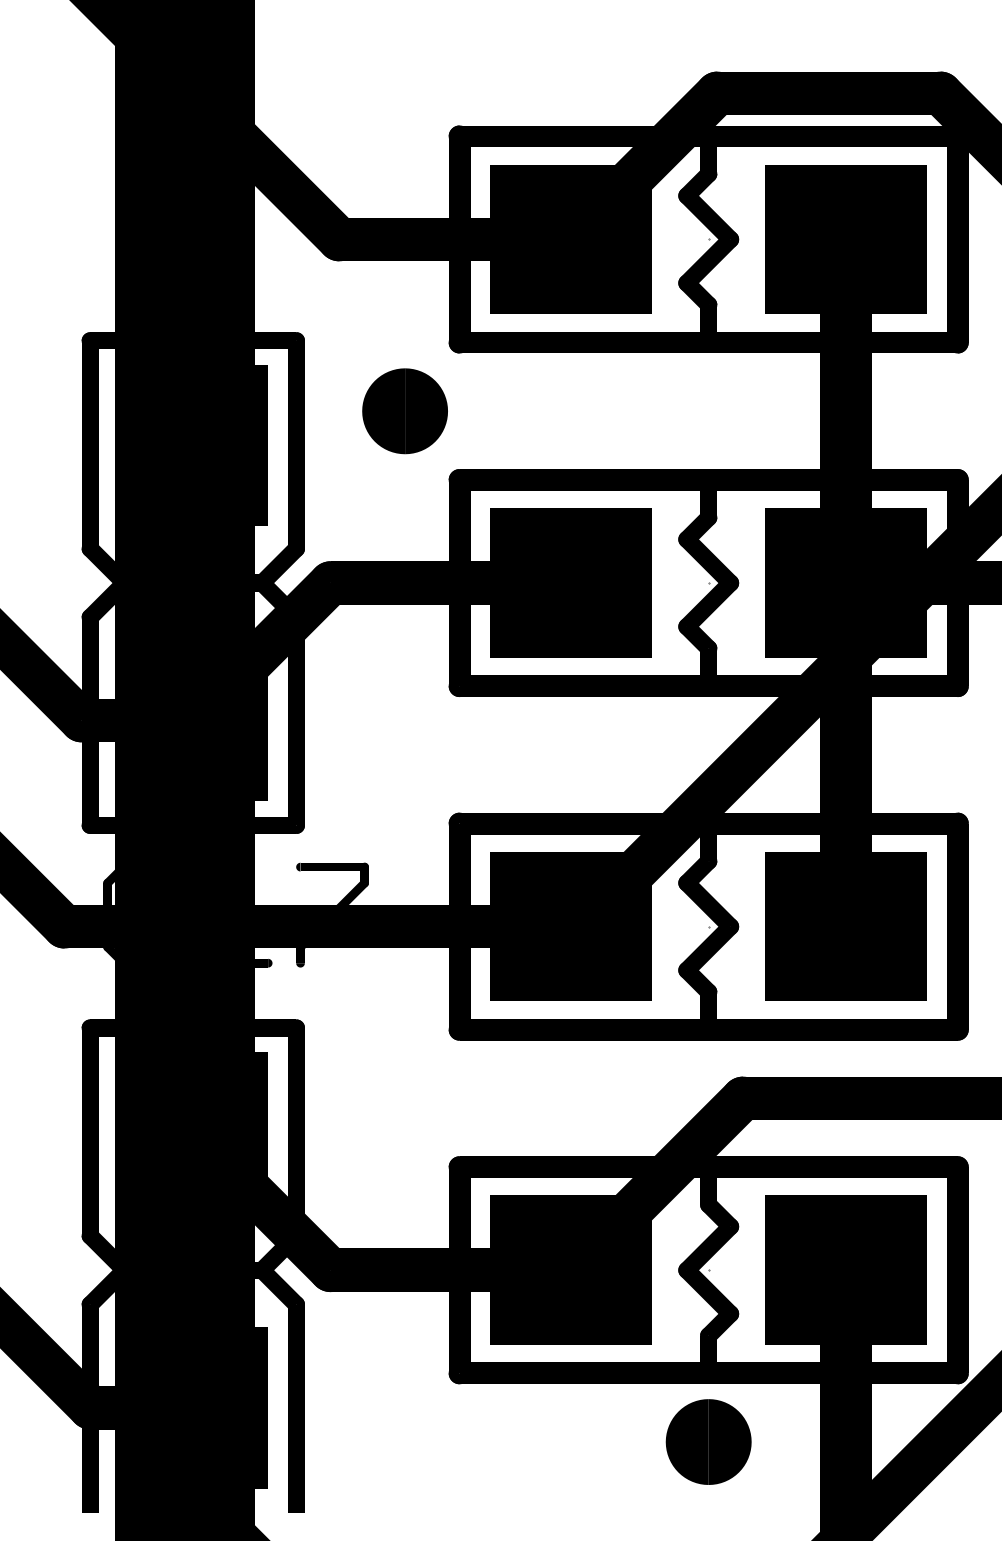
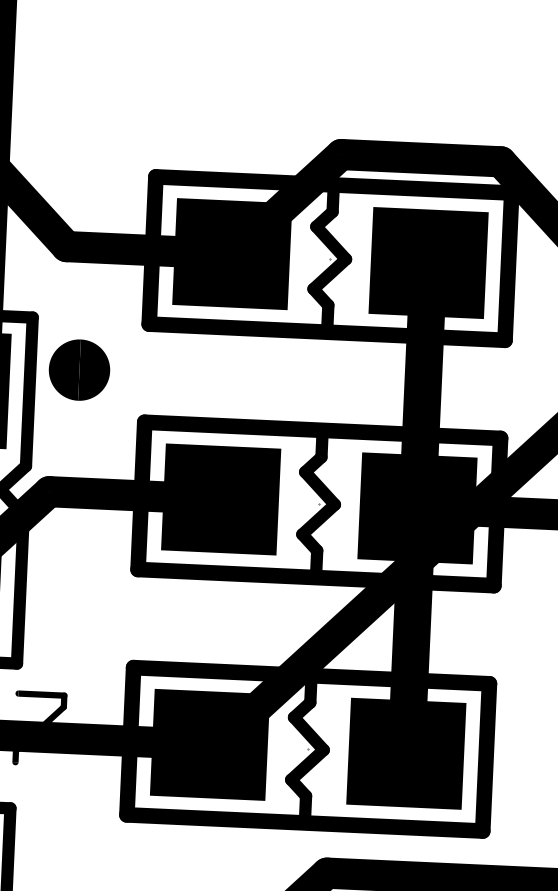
part: (404, 411) -> (79, 370), moved

